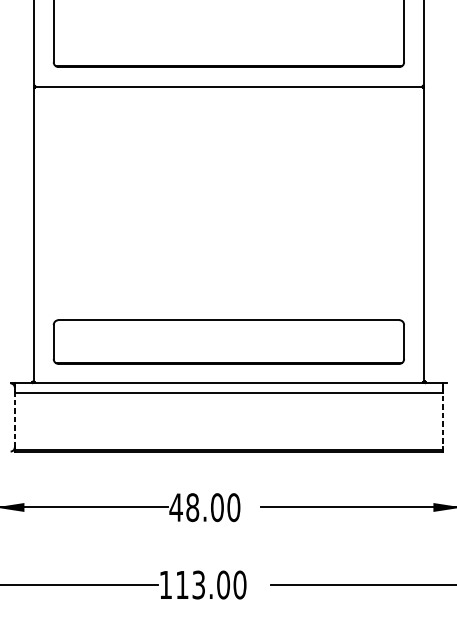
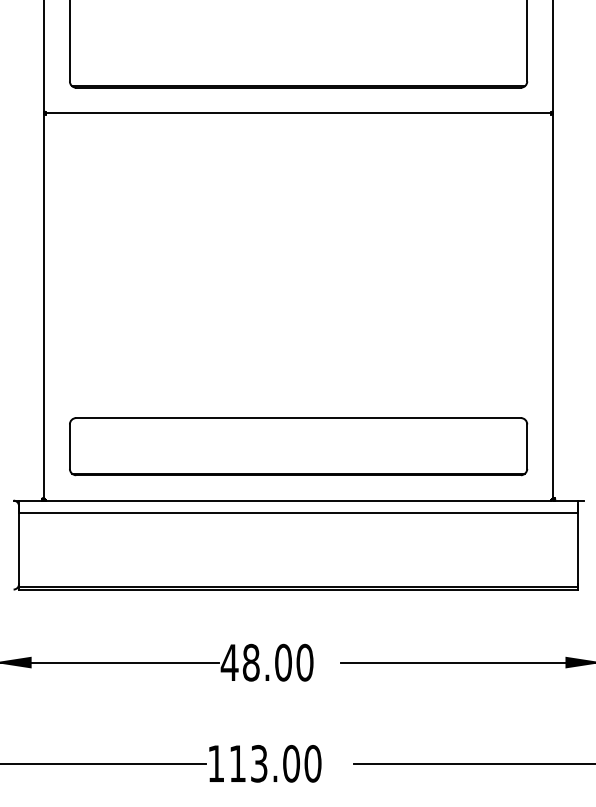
line: (15, 417) -> (19, 544), dashed -> solid
line: (443, 417) -> (578, 545), dashed -> solid

